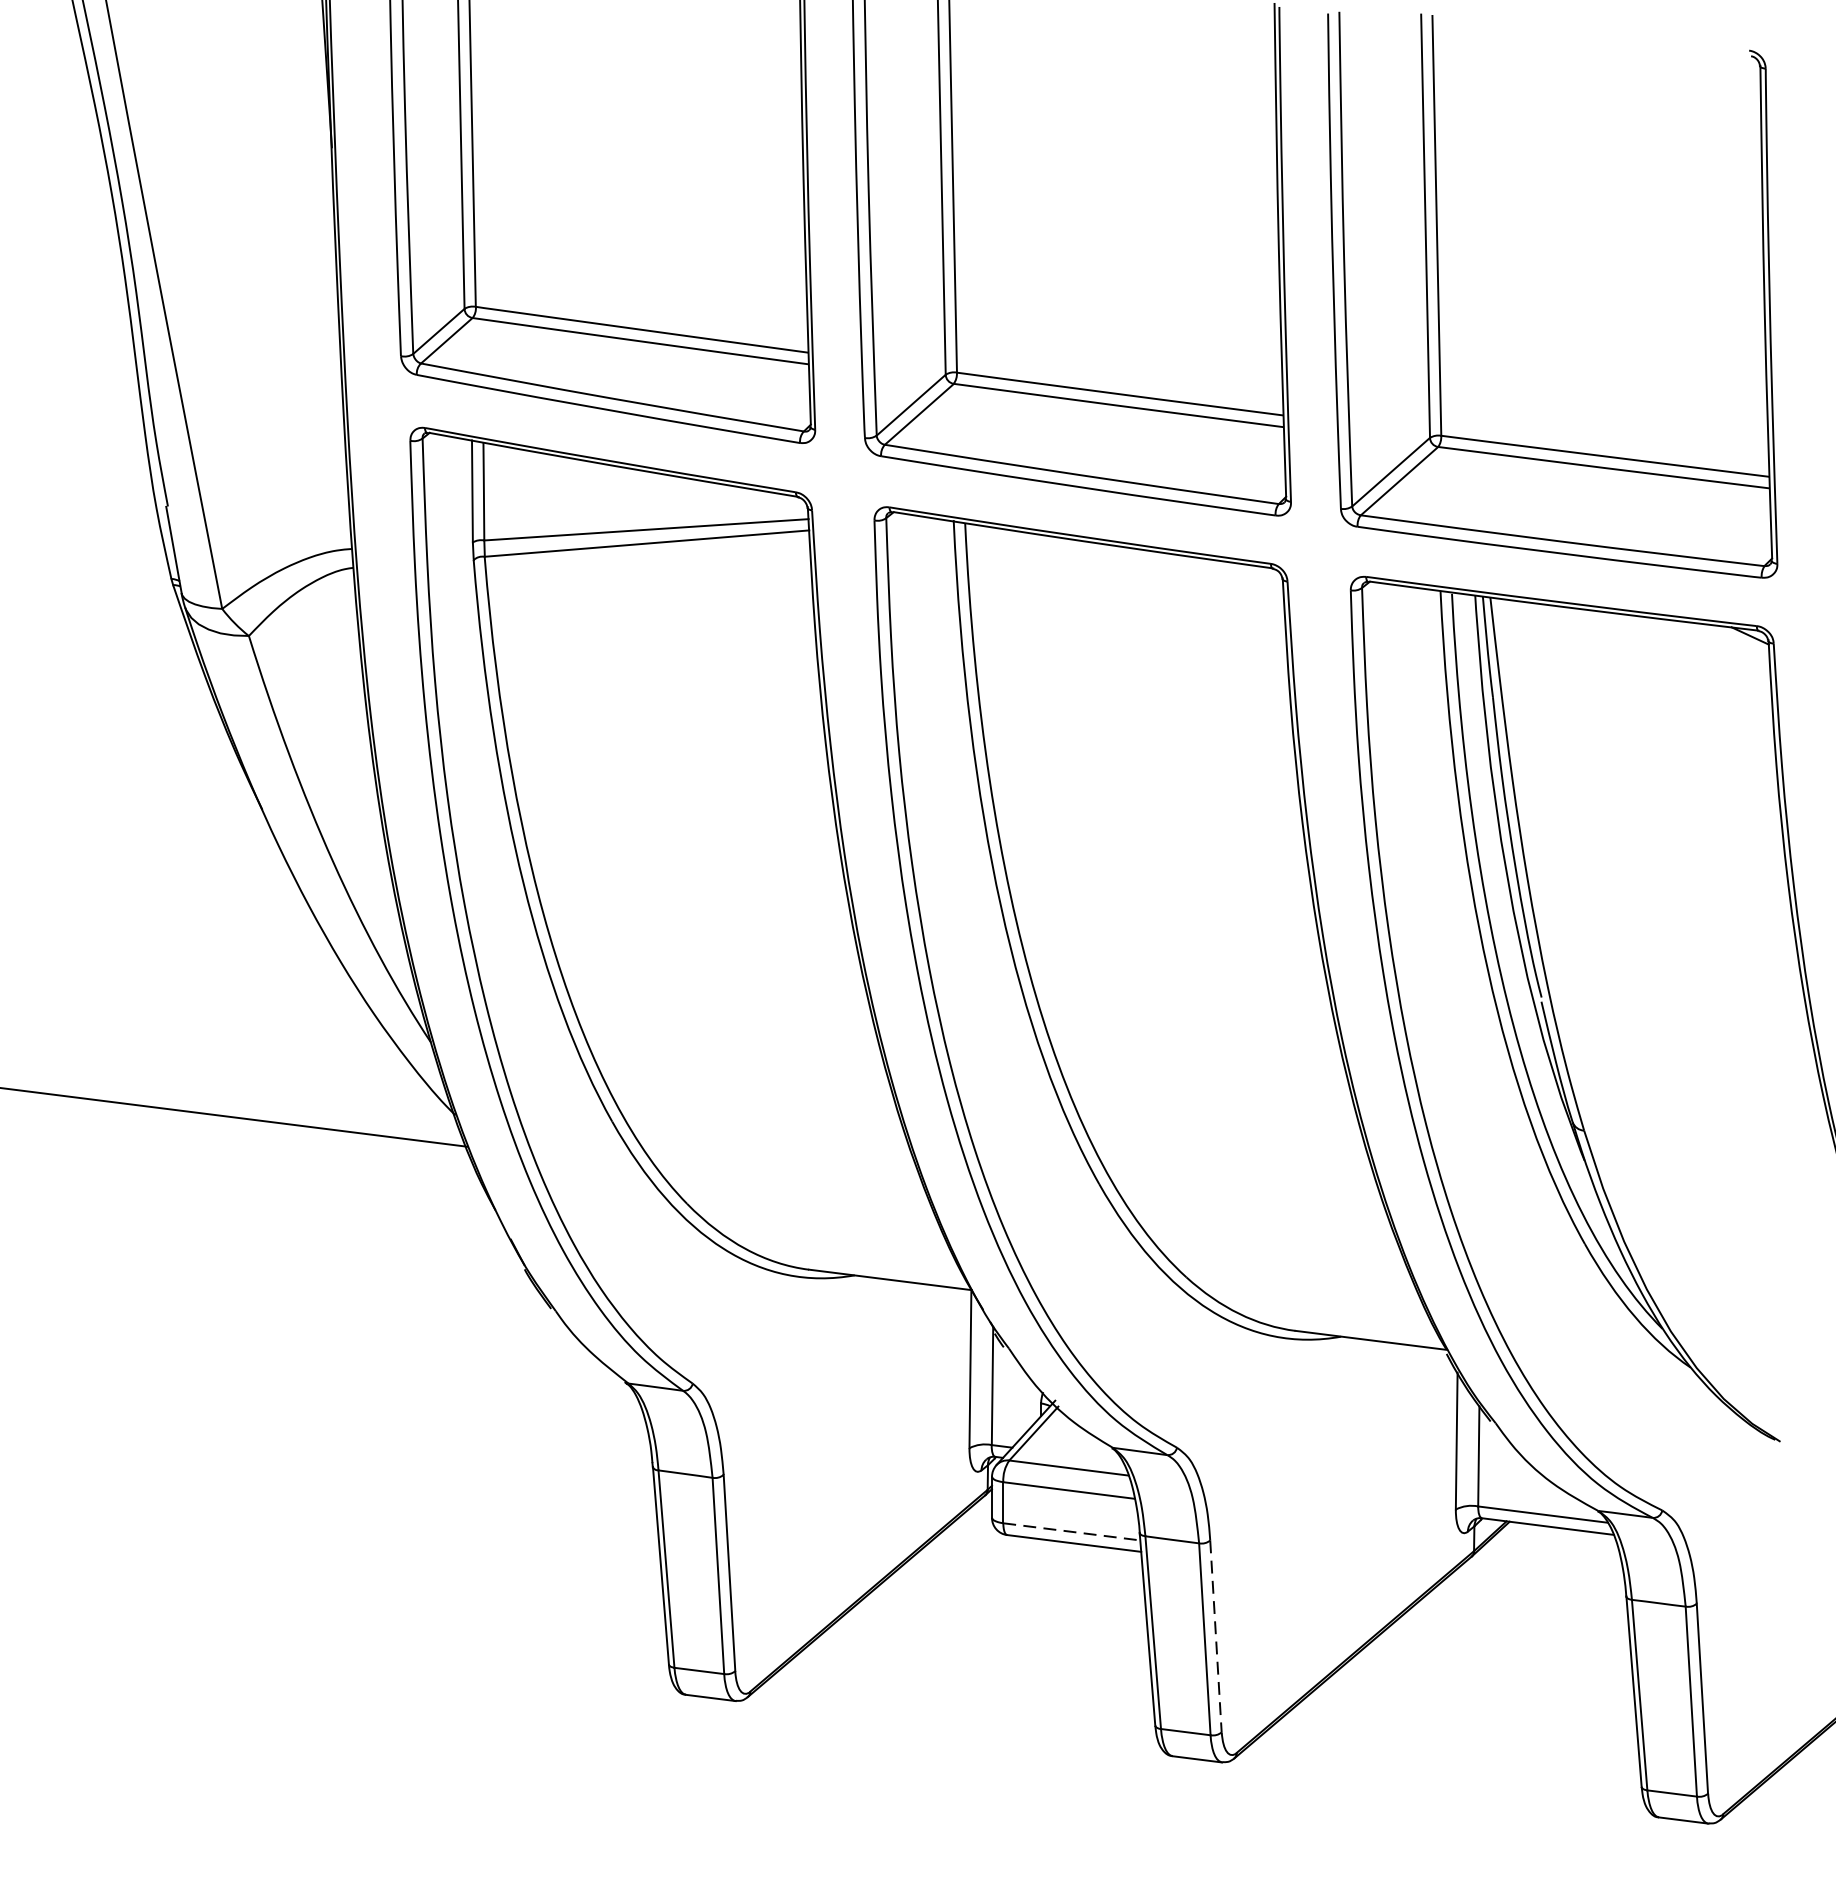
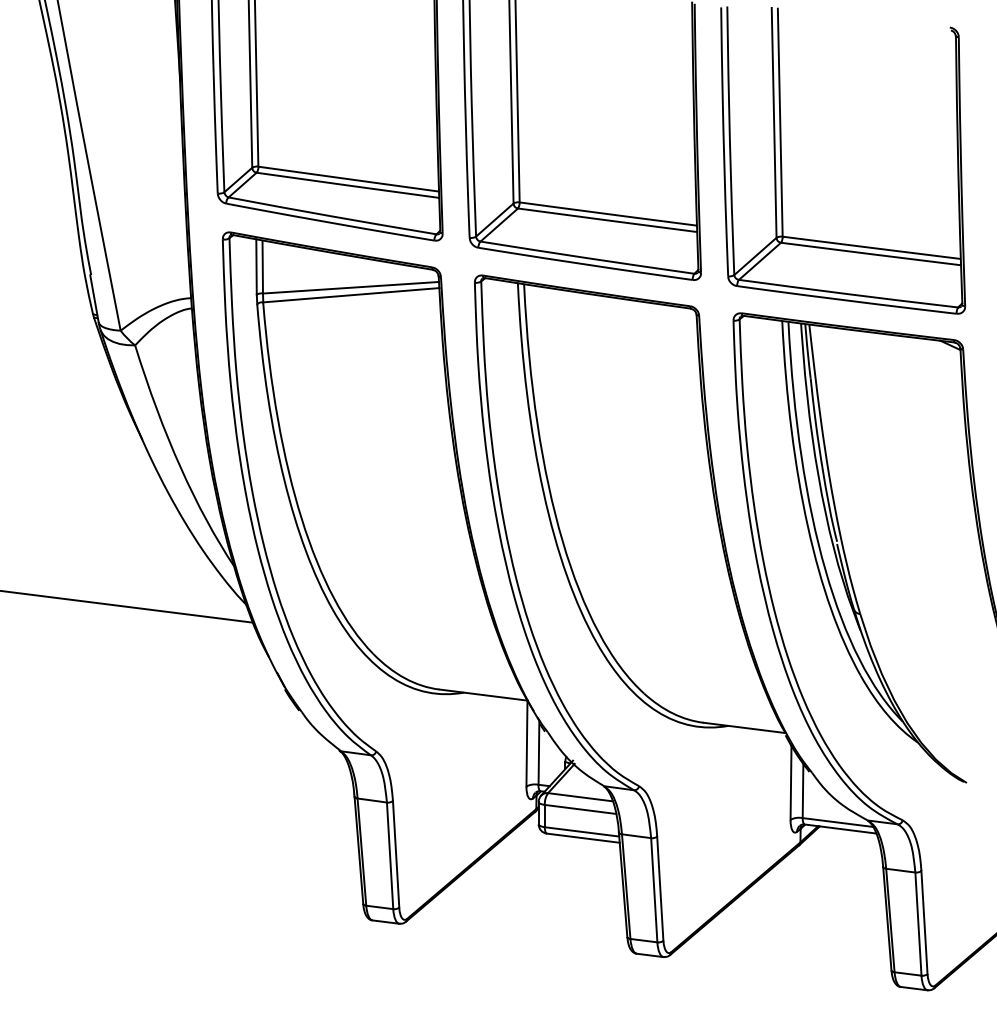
line: (1072, 1531) -> (582, 831), dashed -> solid
line: (1216, 1637) -> (660, 889), dashed -> solid

